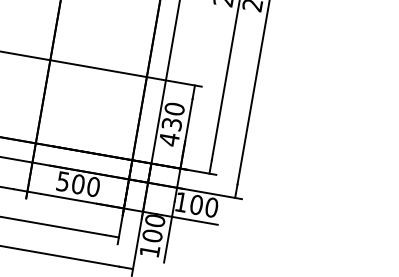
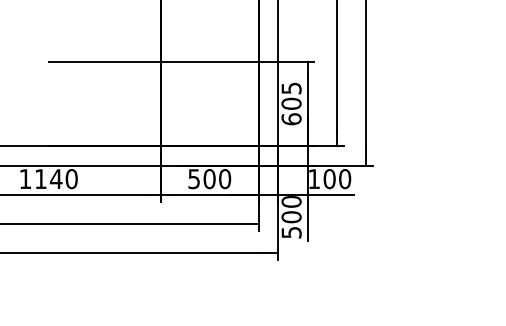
text: (172, 123) -> (291, 103), 430 -> 605
text: (149, 251) -> (291, 232), 100 -> 500

